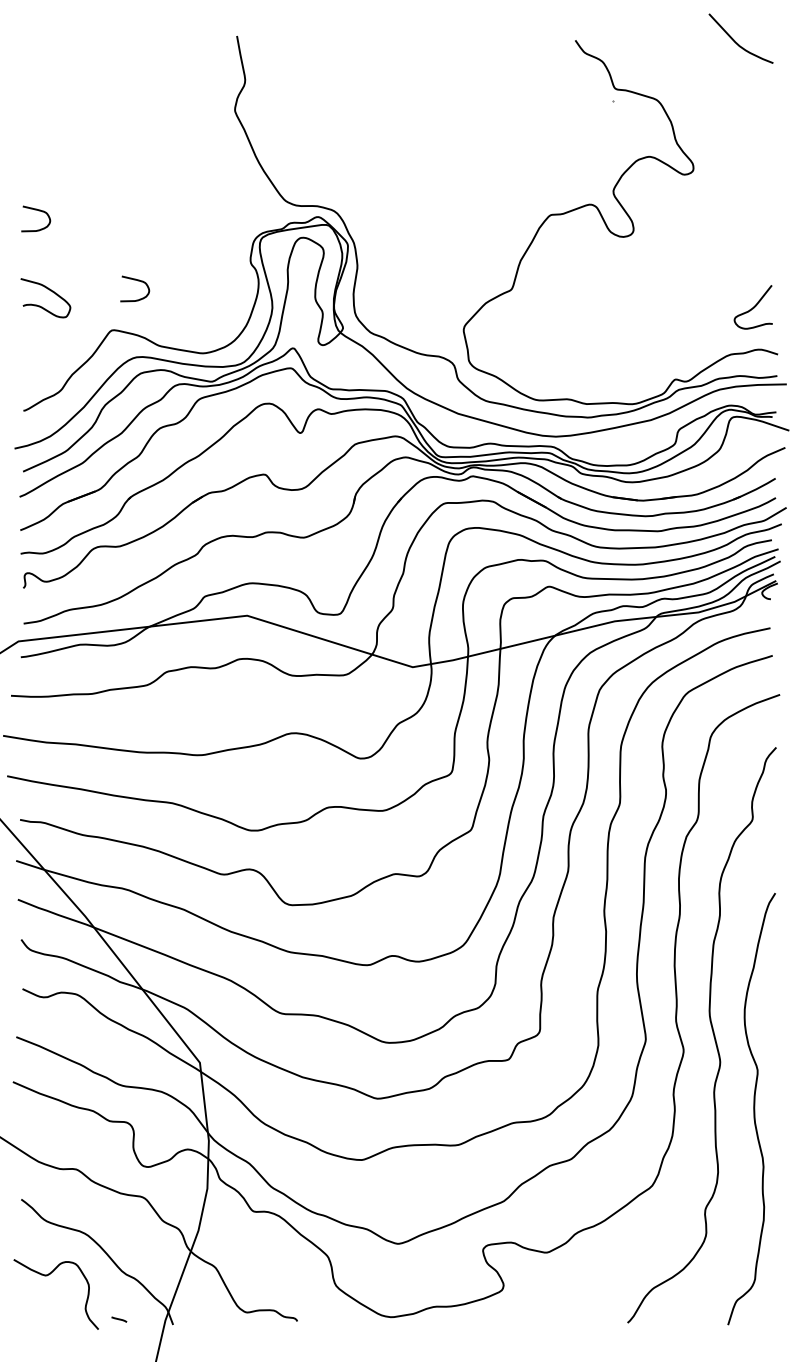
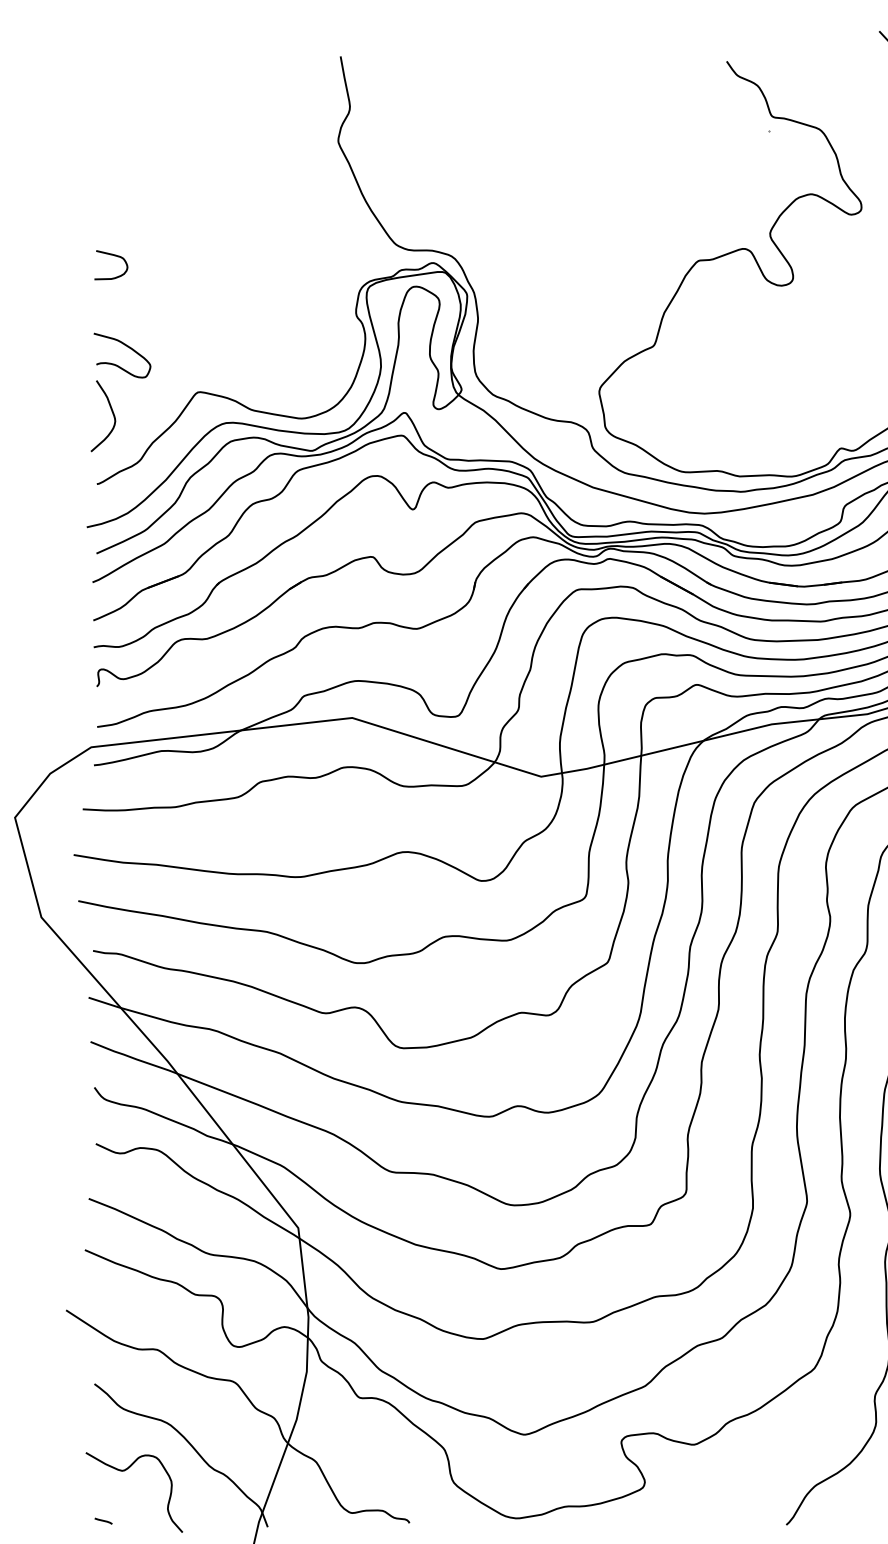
curve: (137, 281) -> (227, 336), removed
curve: (36, 348) -> (111, 413), added
line: (119, 1319) -> (103, 1521), moved

